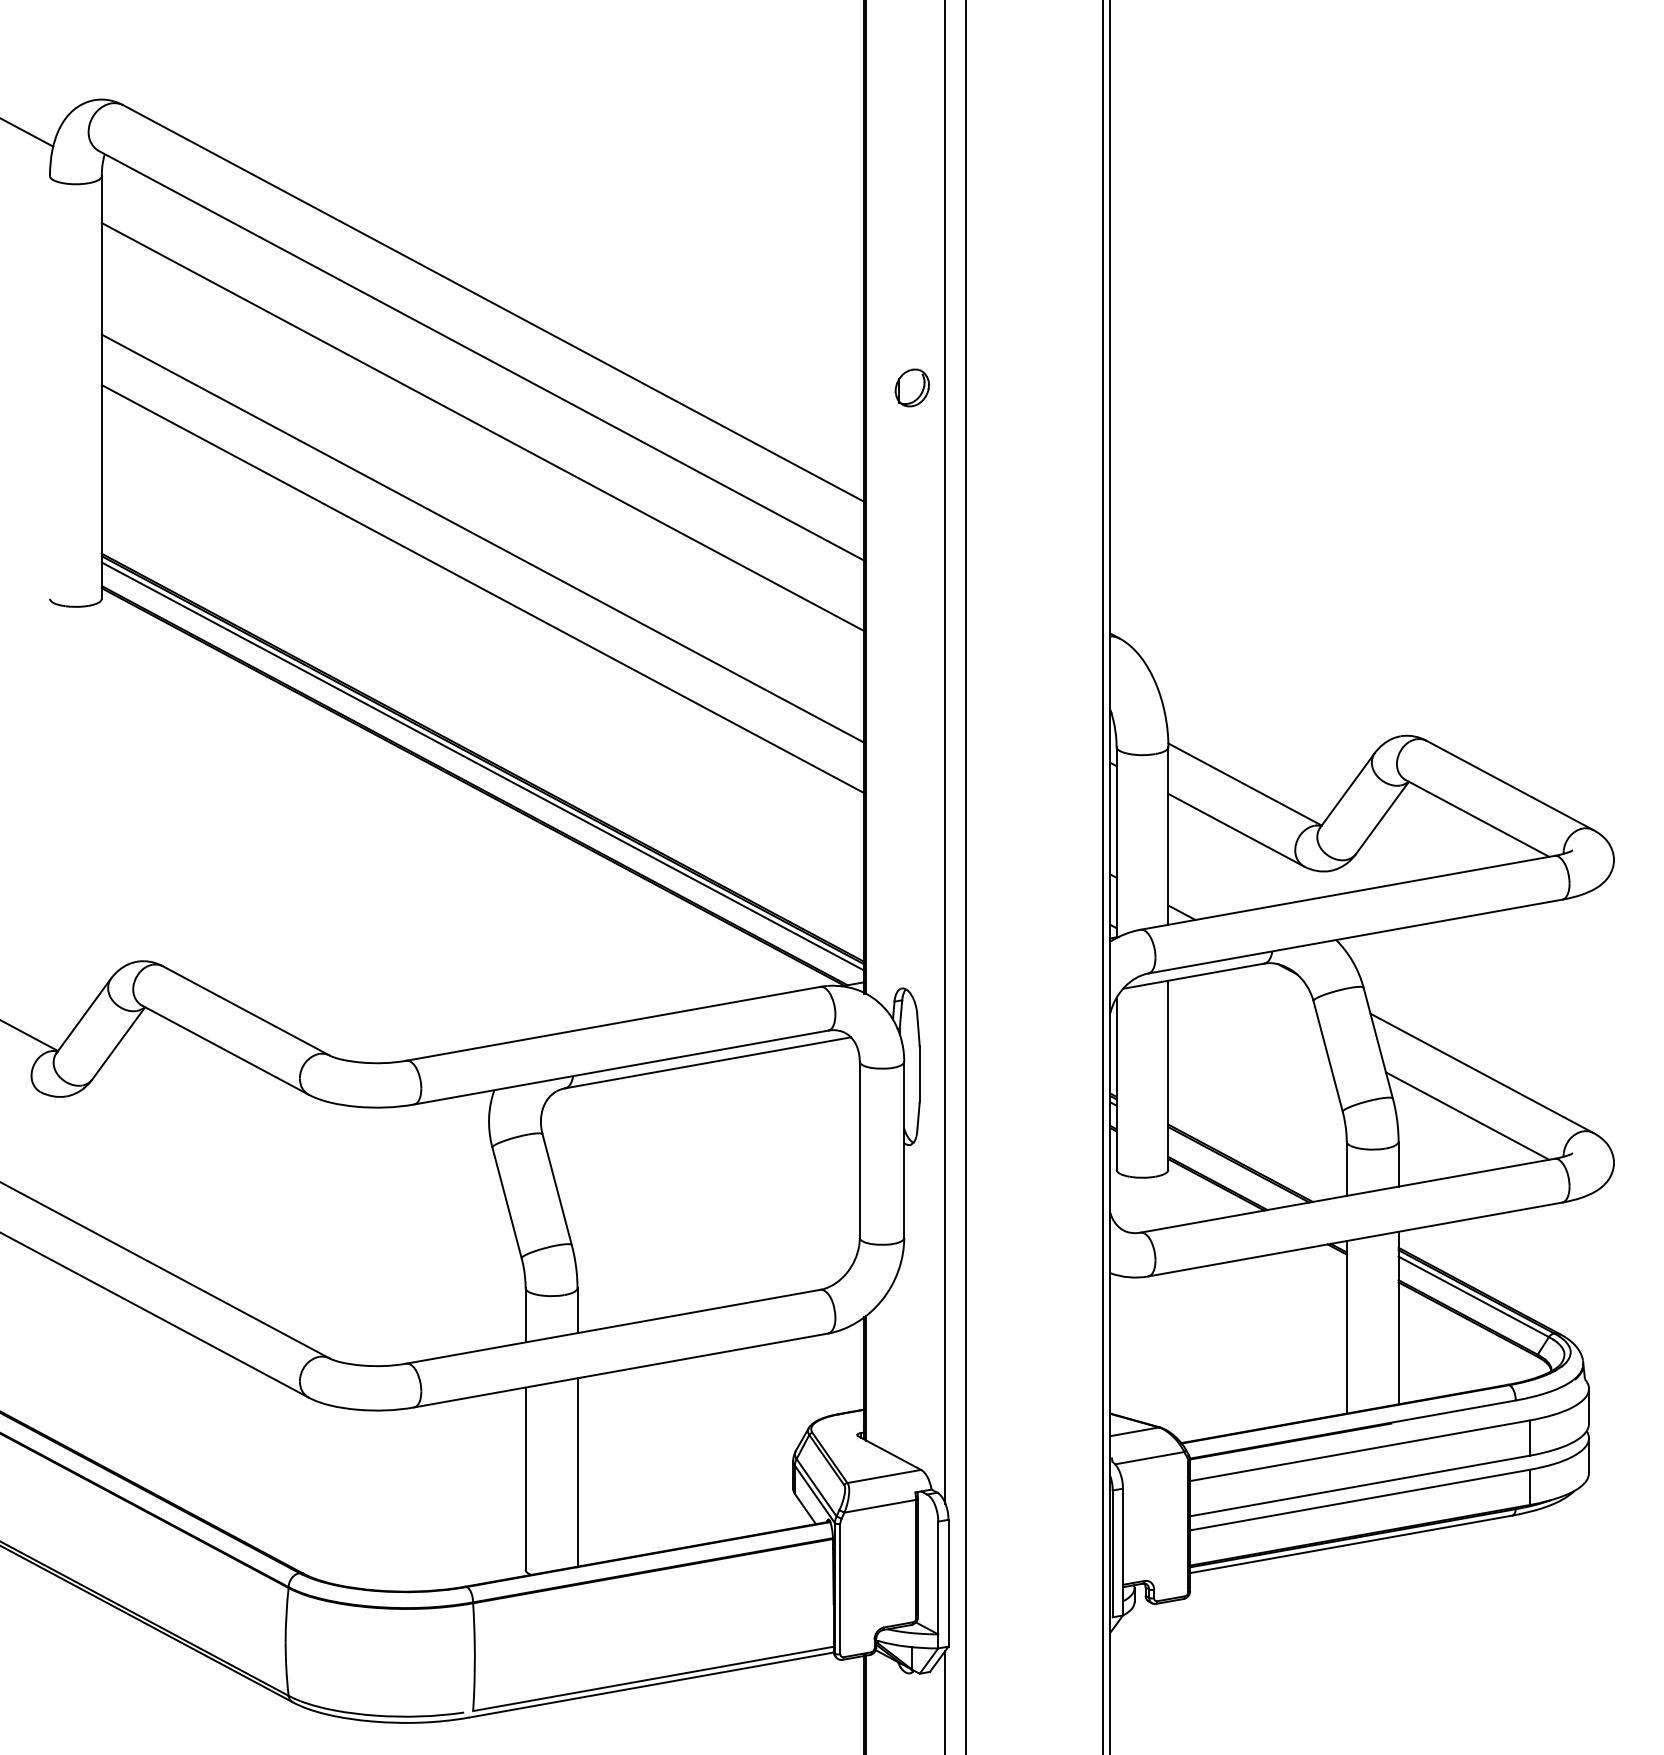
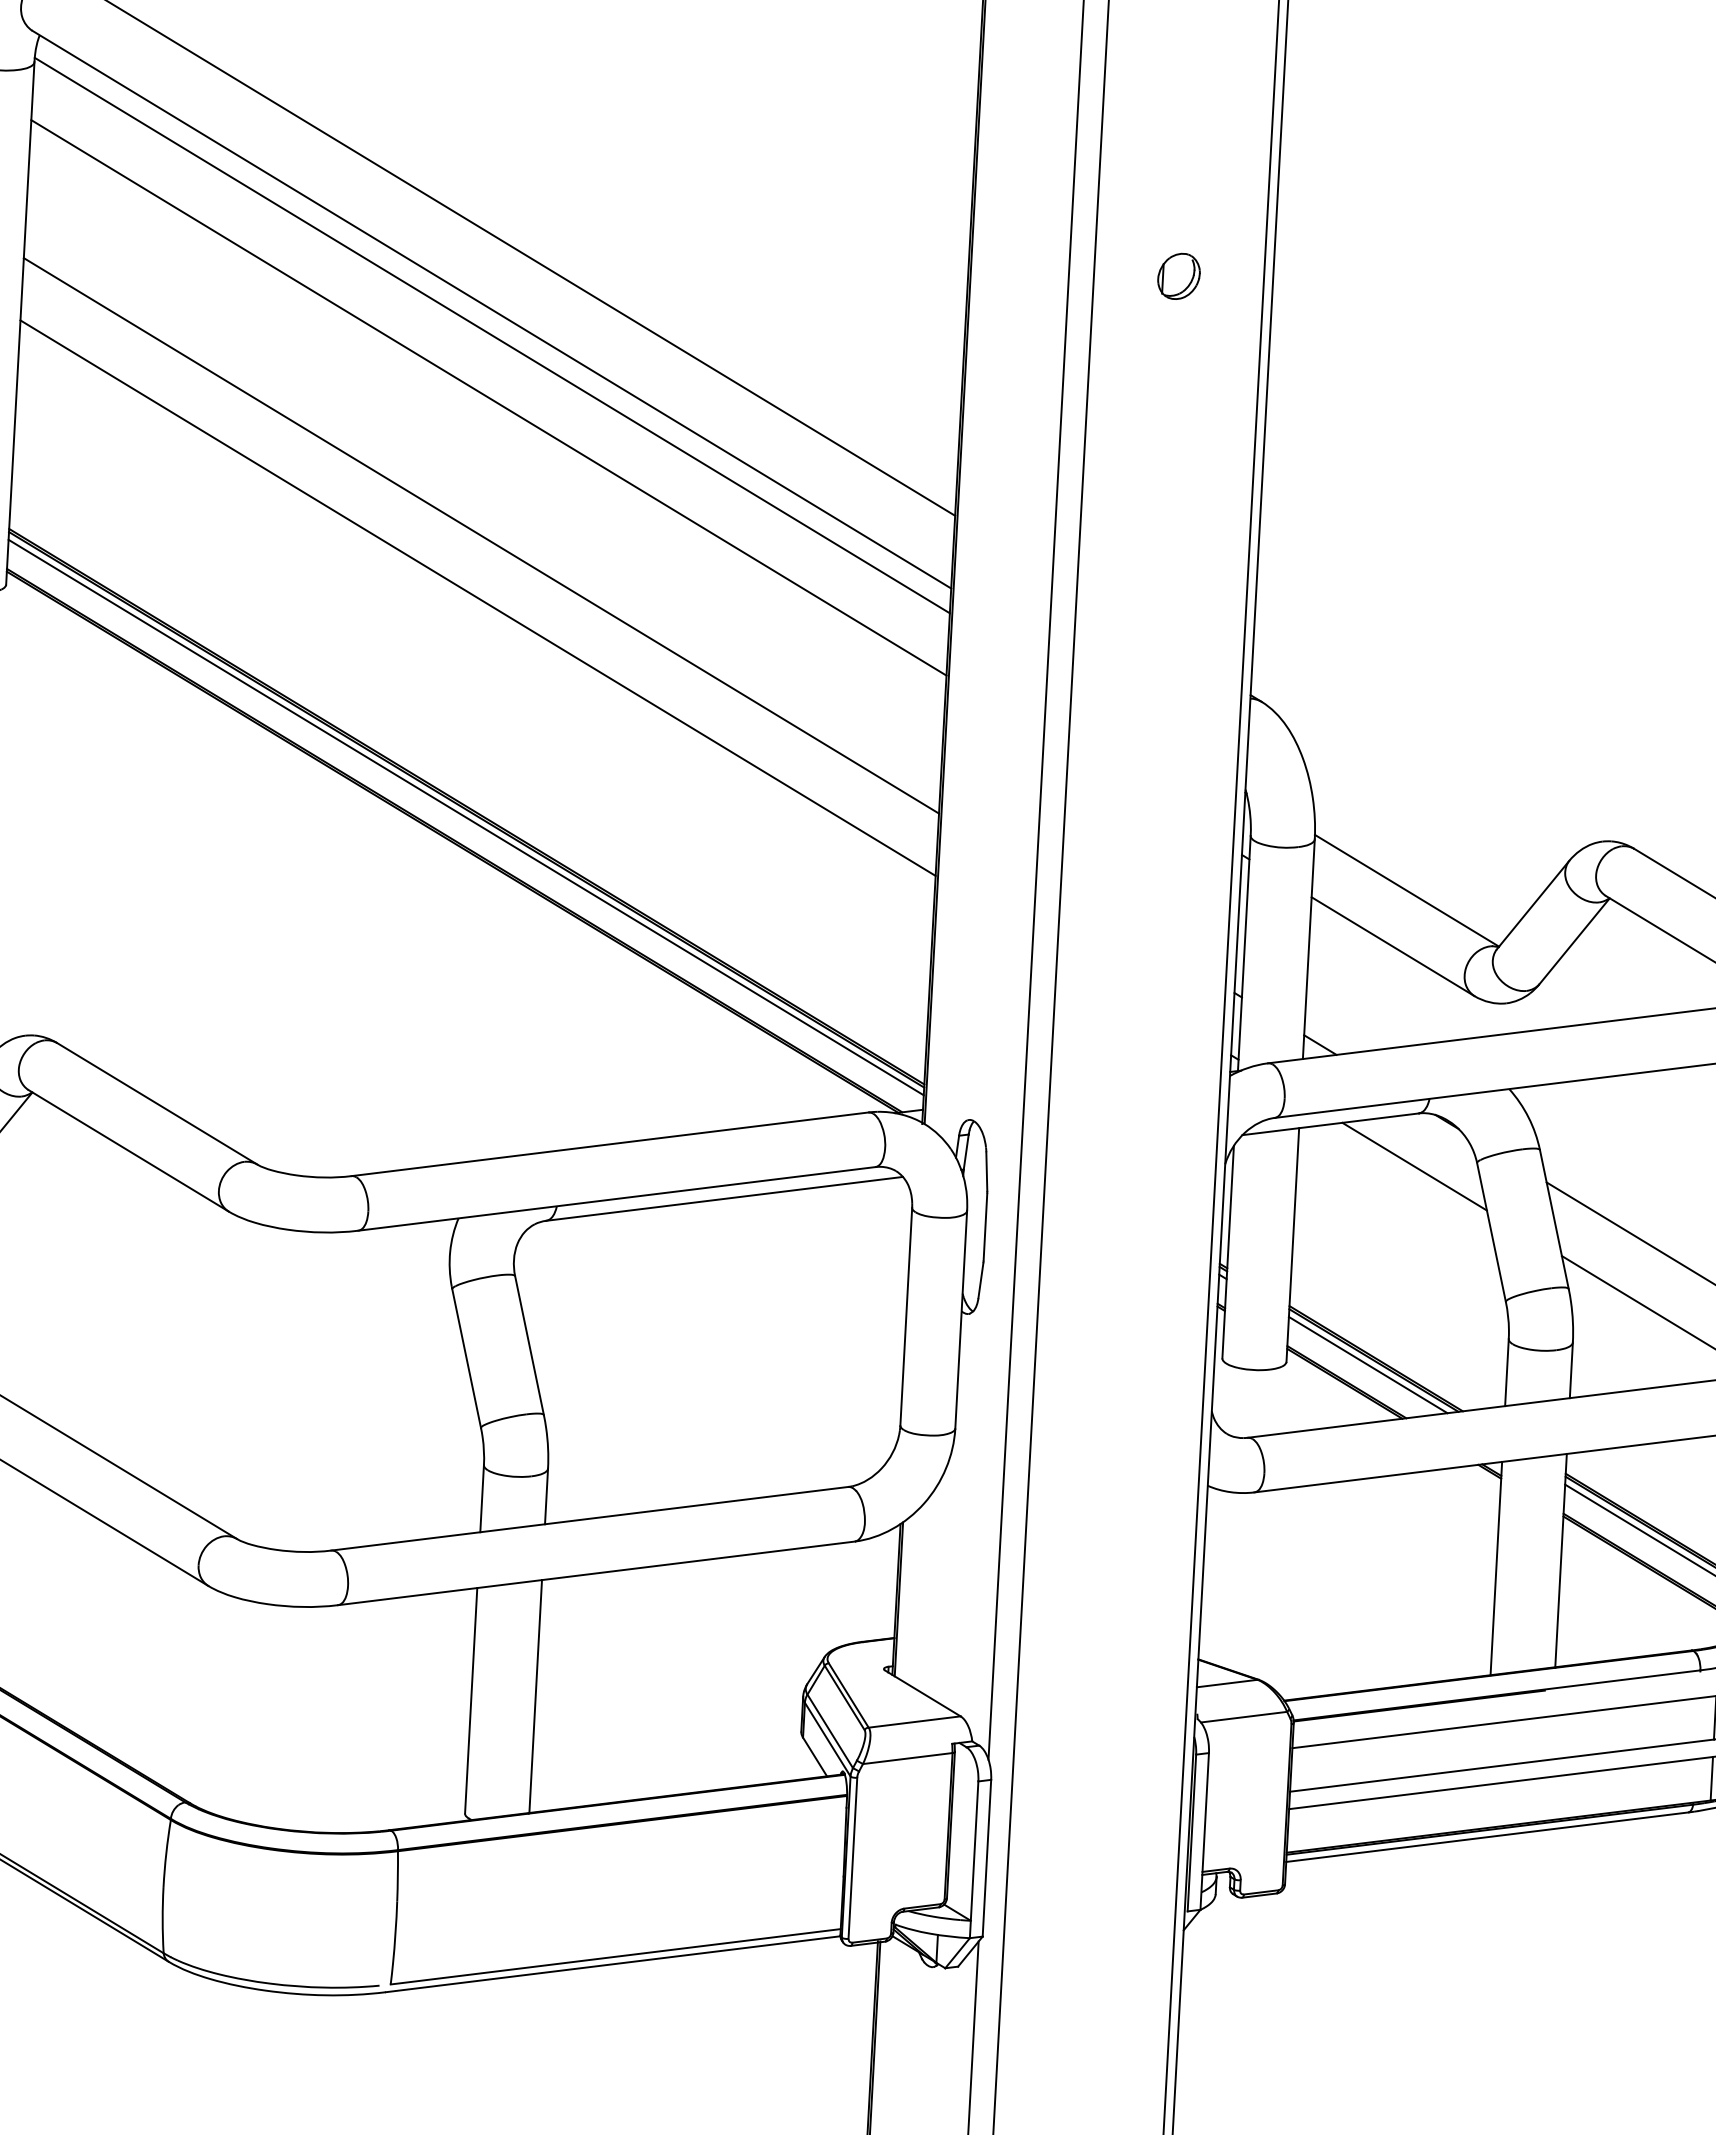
line: (482, 376) -> (491, 335), added
part: (911, 387) -> (1178, 275), moved
line: (1263, 1006) -> (1414, 1166), added
line: (1234, 1168) -> (1368, 1364), added

